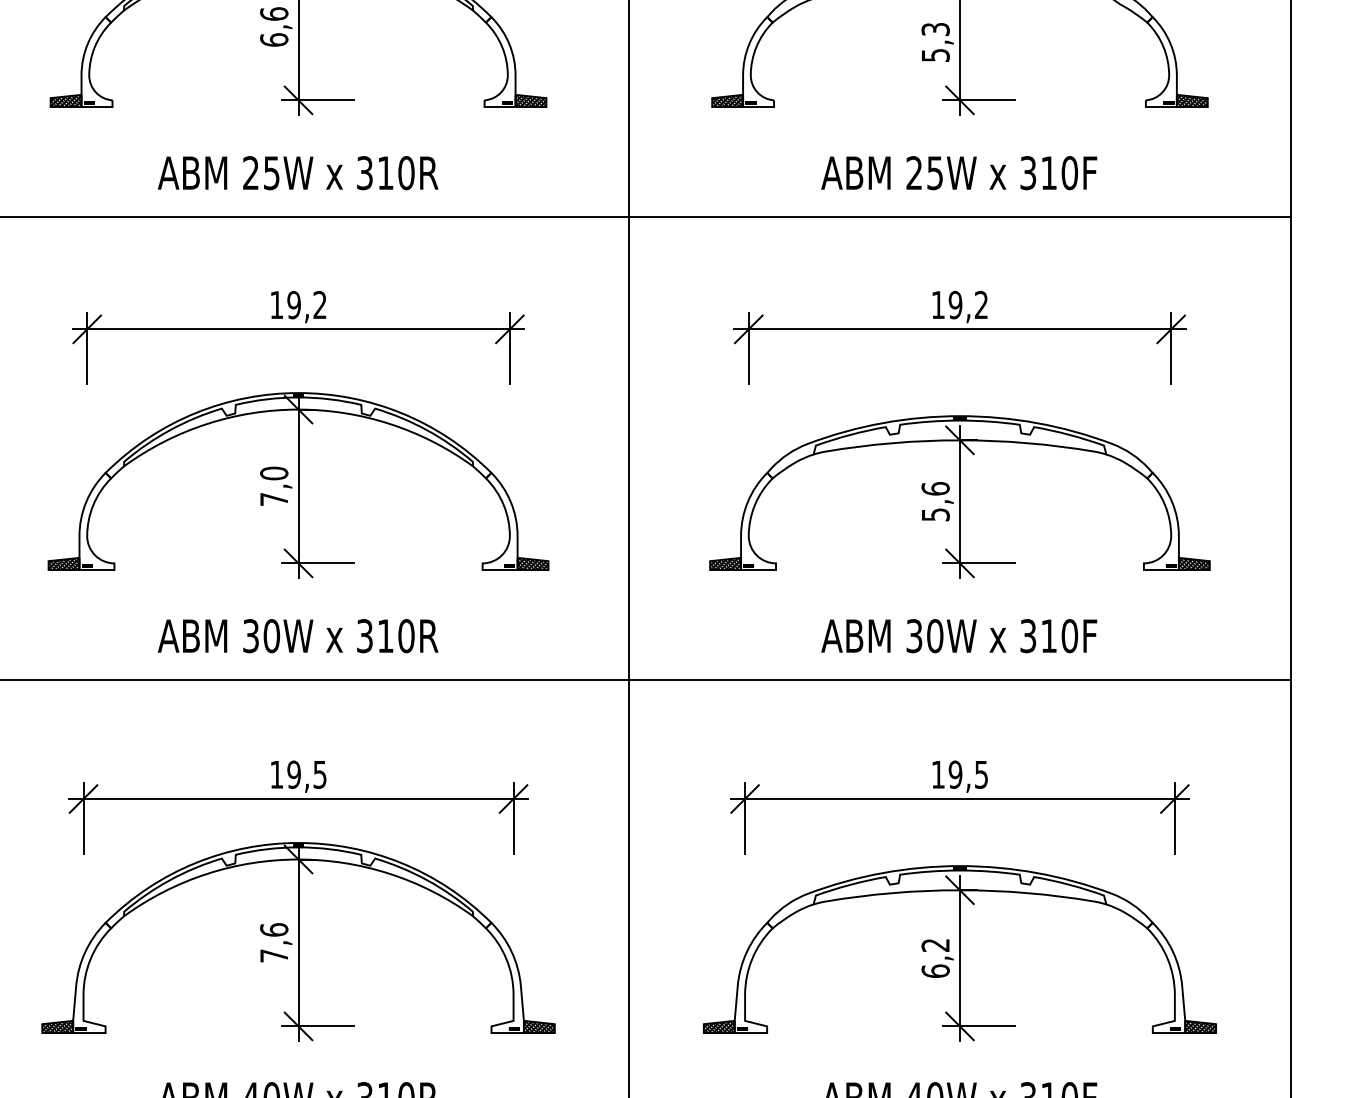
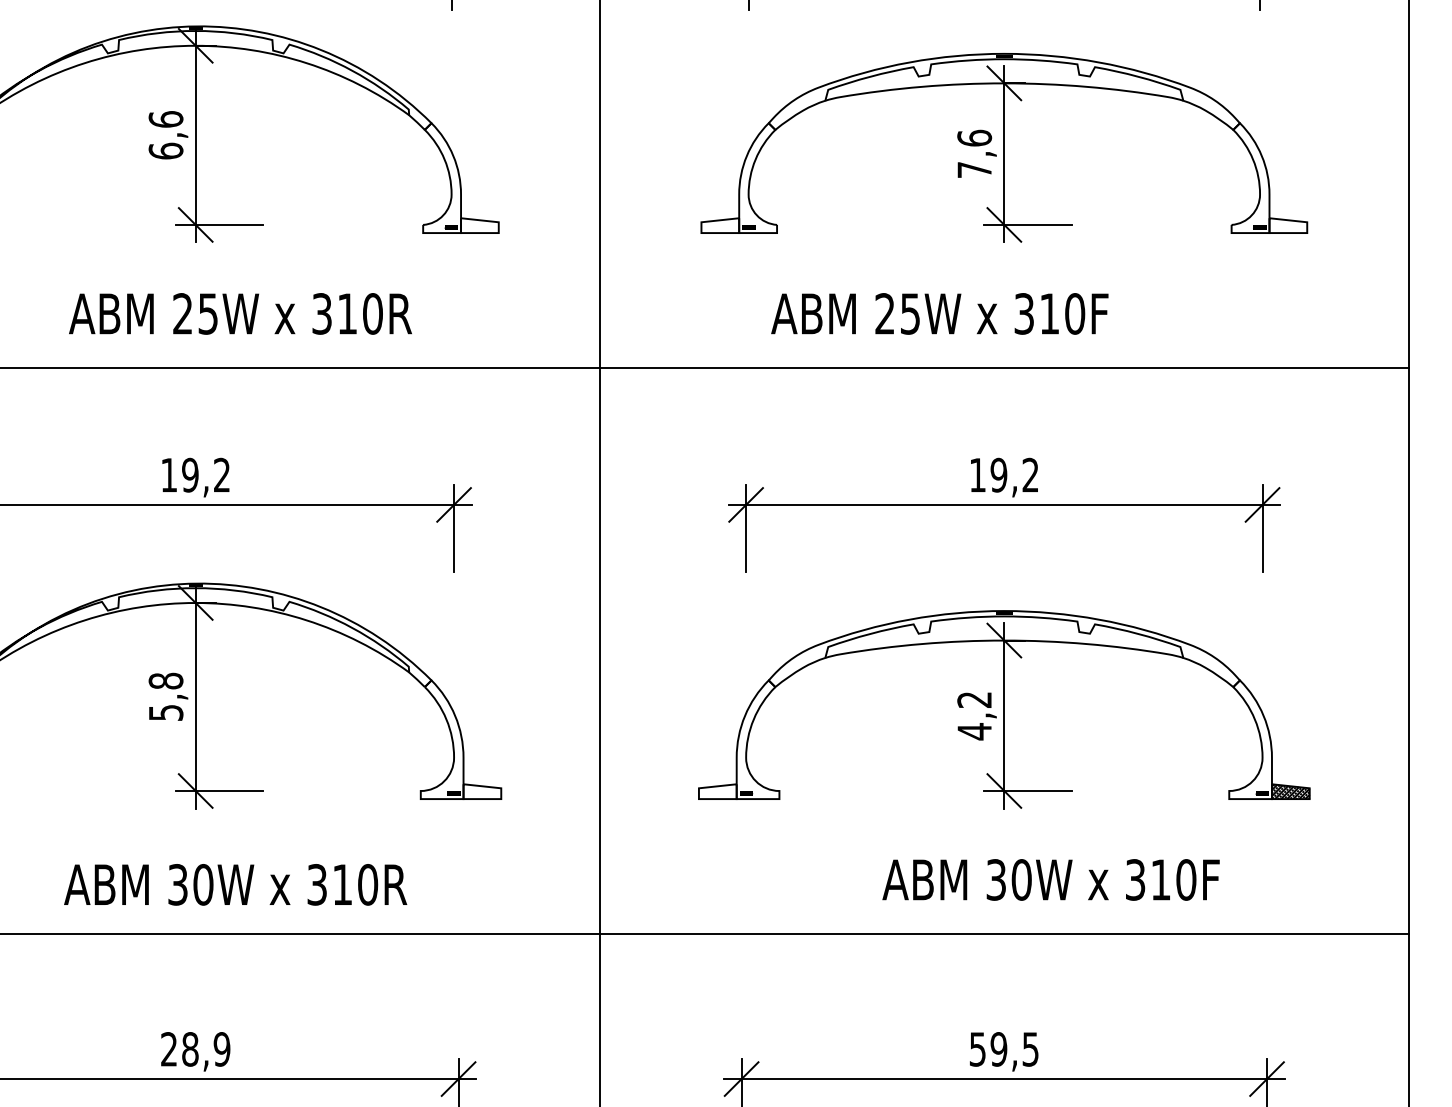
text: (935, 41) -> (974, 152), 5,3 -> 7,6
hatch: (530, 100) -> (479, 225), removed
hatch: (727, 101) -> (720, 226), removed
hatch: (1191, 101) -> (1287, 226), removed
text: (298, 173) -> (240, 314), moved
text: (959, 173) -> (940, 314), moved
text: (274, 485) -> (166, 695), 7,0 -> 5,8
text: (935, 502) -> (974, 716), 5,6 -> 4,2
hatch: (532, 563) -> (481, 791), removed
hatch: (725, 563) -> (717, 791), removed
text: (298, 636) -> (236, 885), moved
text: (959, 636) -> (1051, 880), moved
text: (298, 774) -> (195, 1049), 19,5 -> 28,9
text: (937, 774) -> (976, 1049), 19,5 -> 59,5

